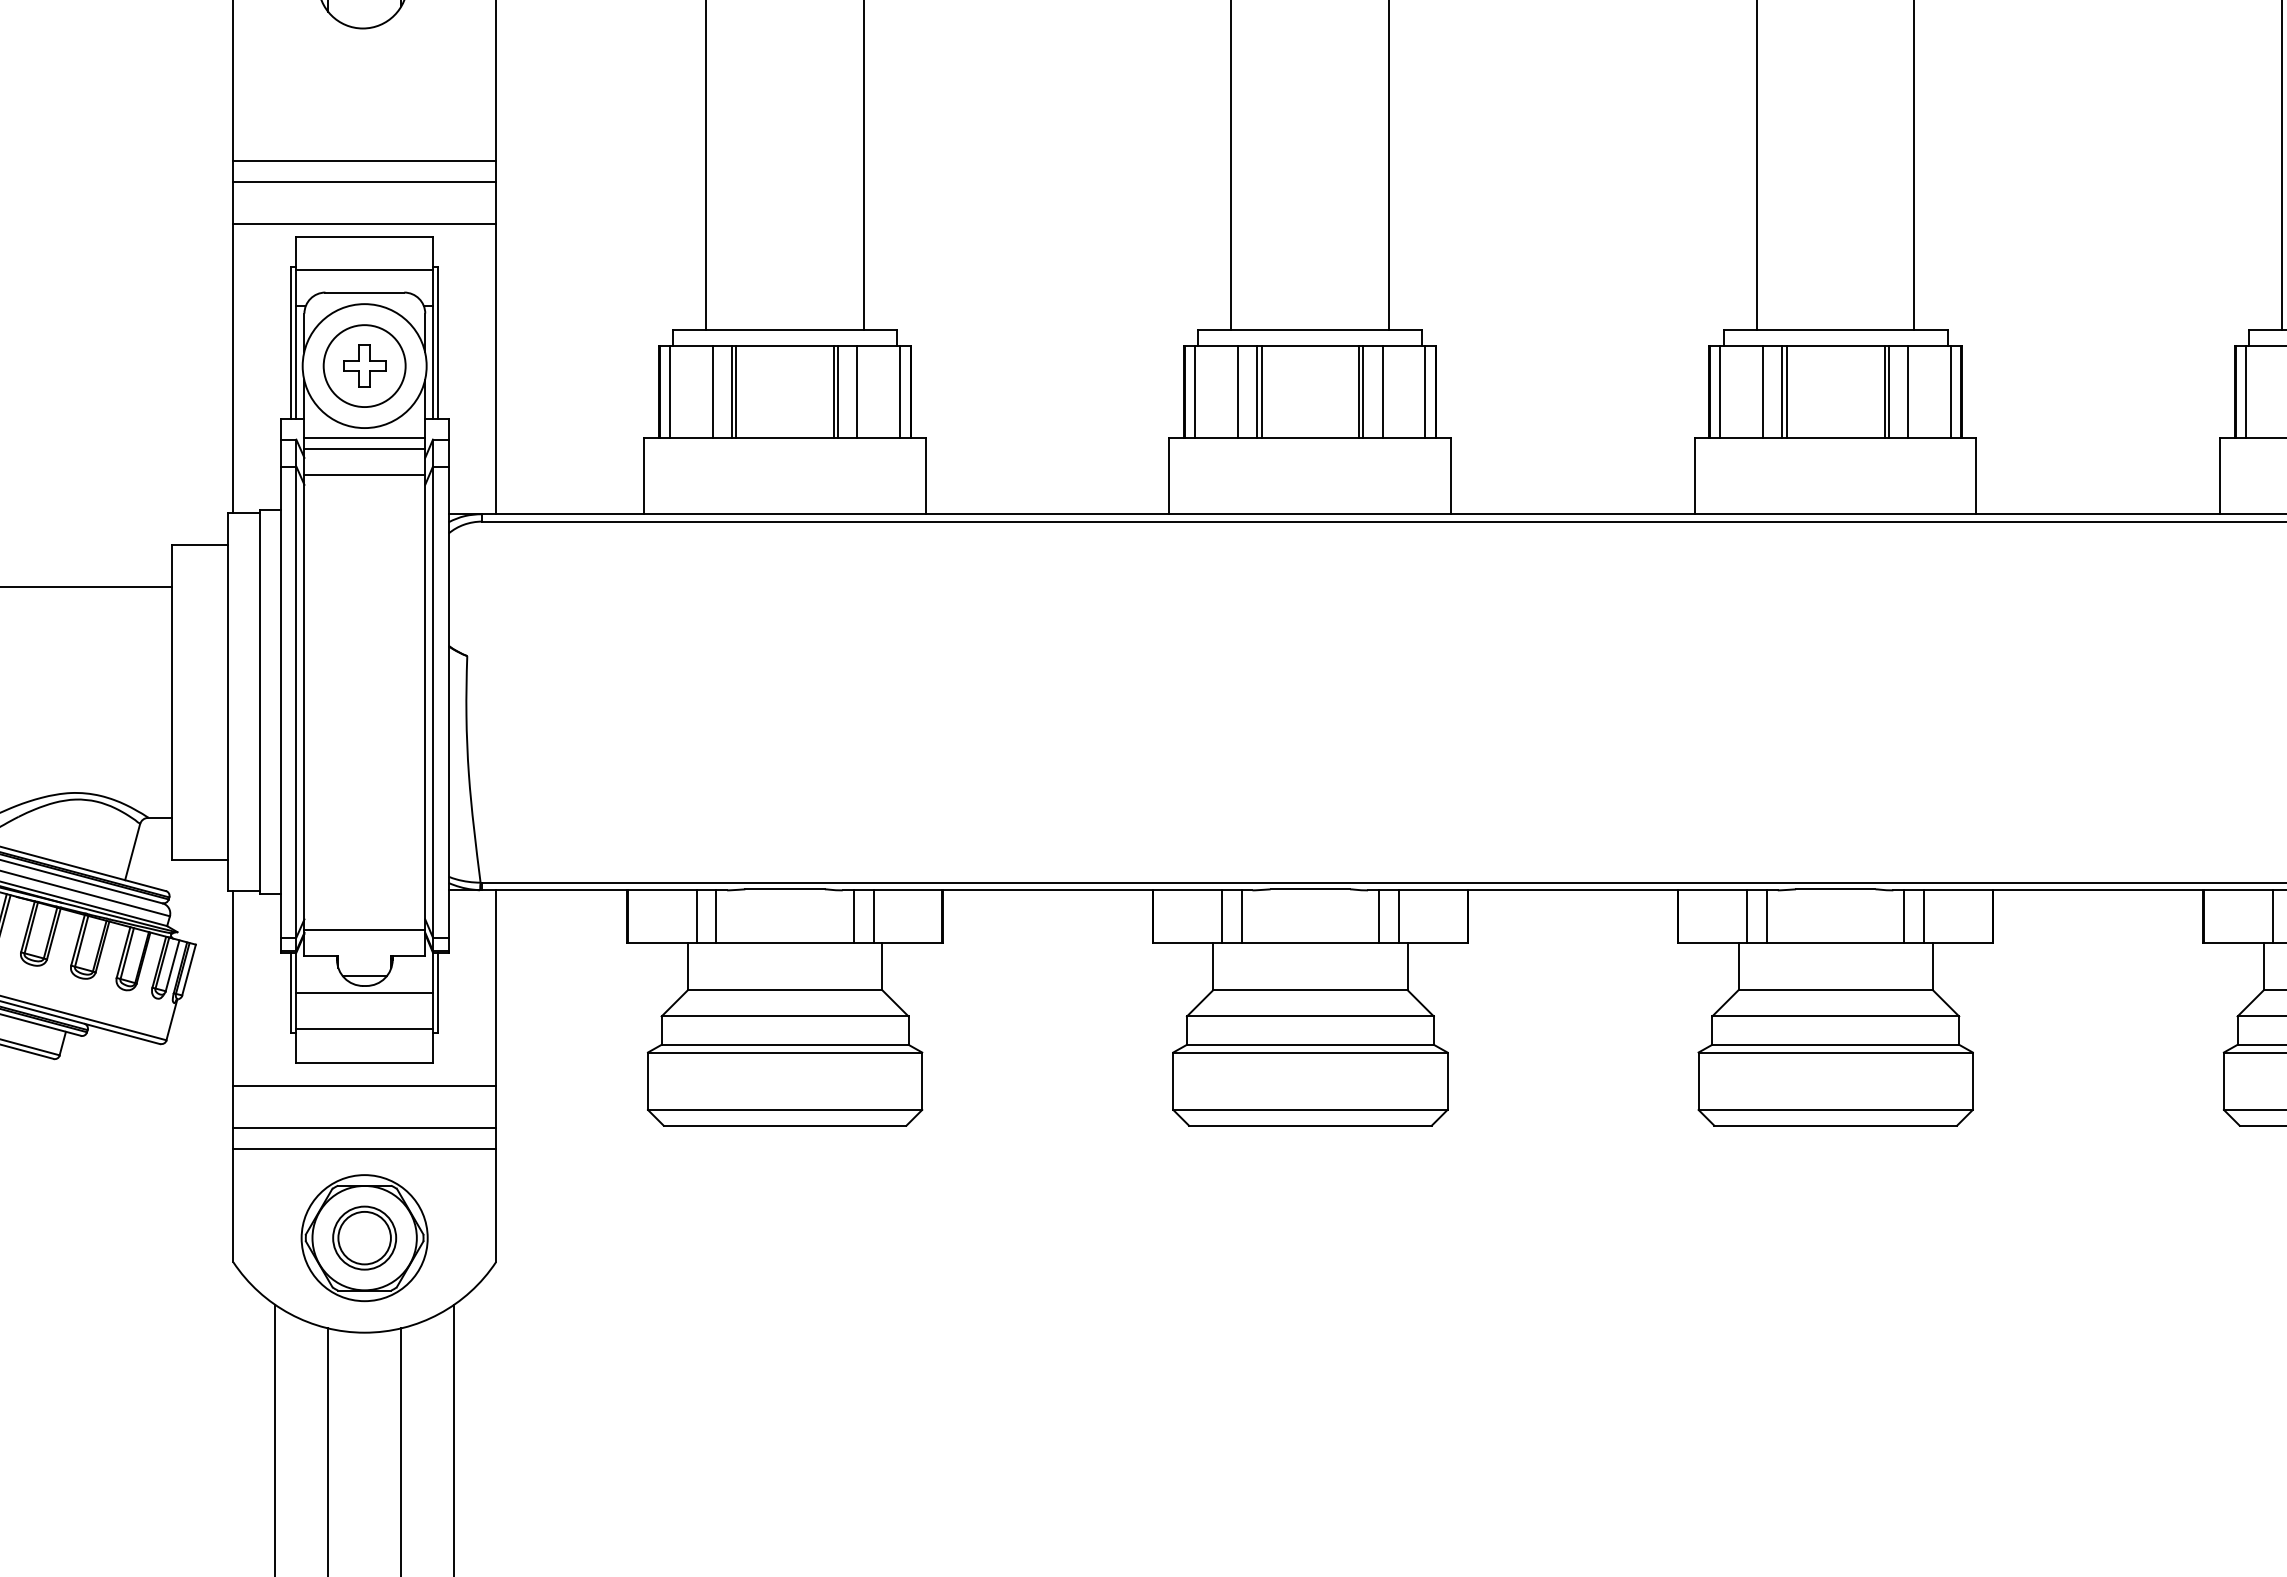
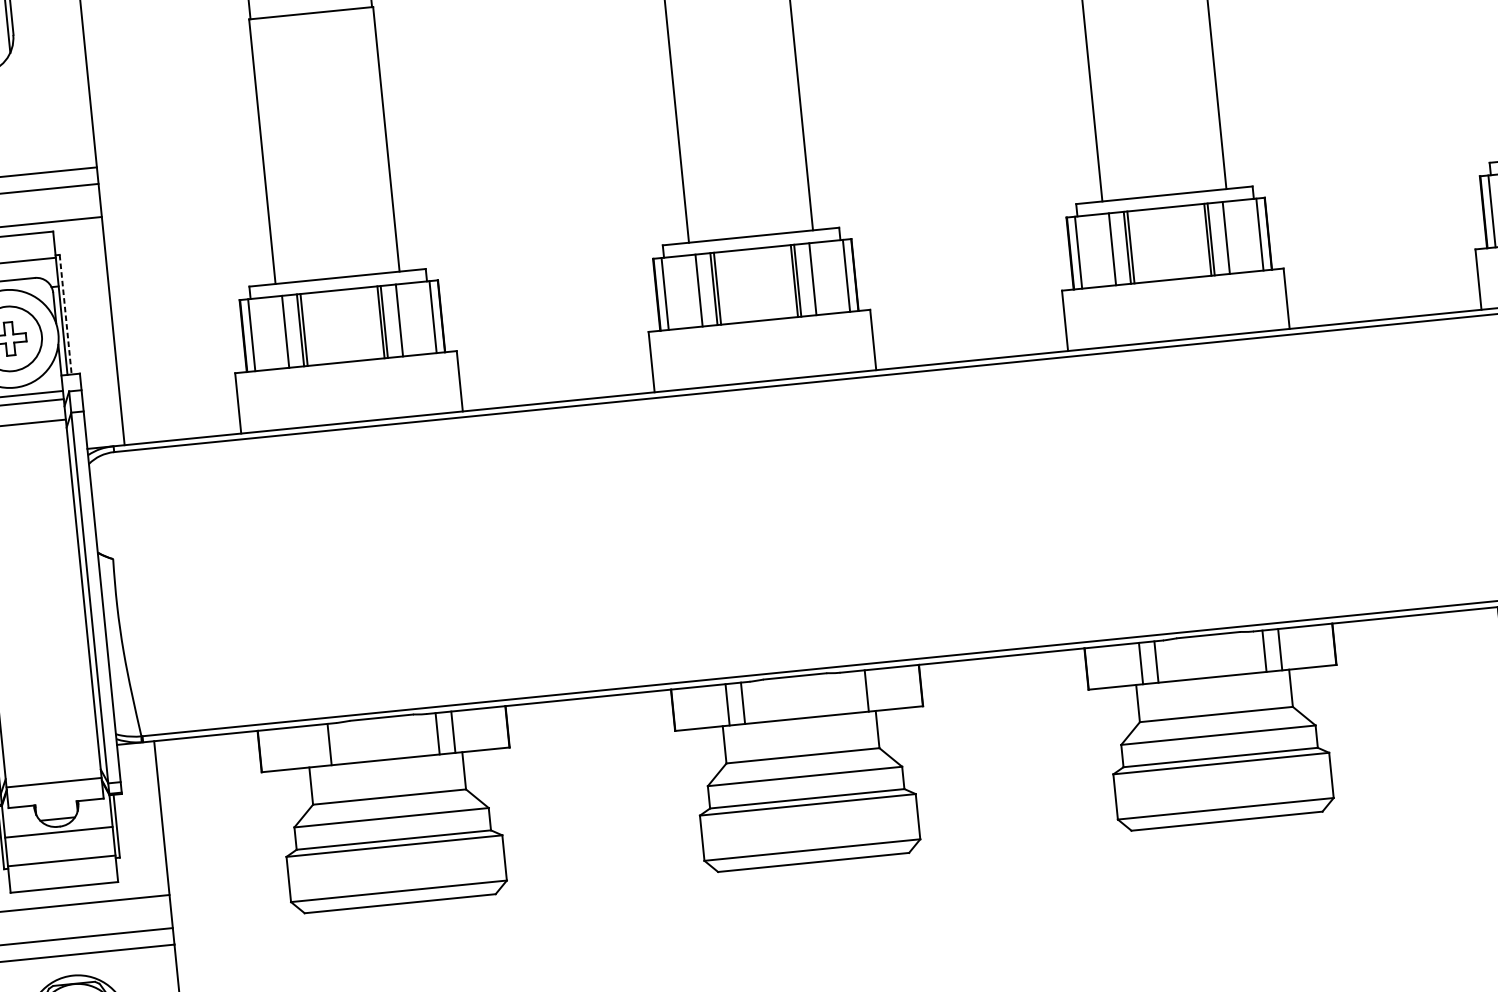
line: (438, 342) -> (65, 314), solid -> dashed
line: (696, 916) -> (314, 746), removed
line: (1378, 916) -> (850, 692), removed

